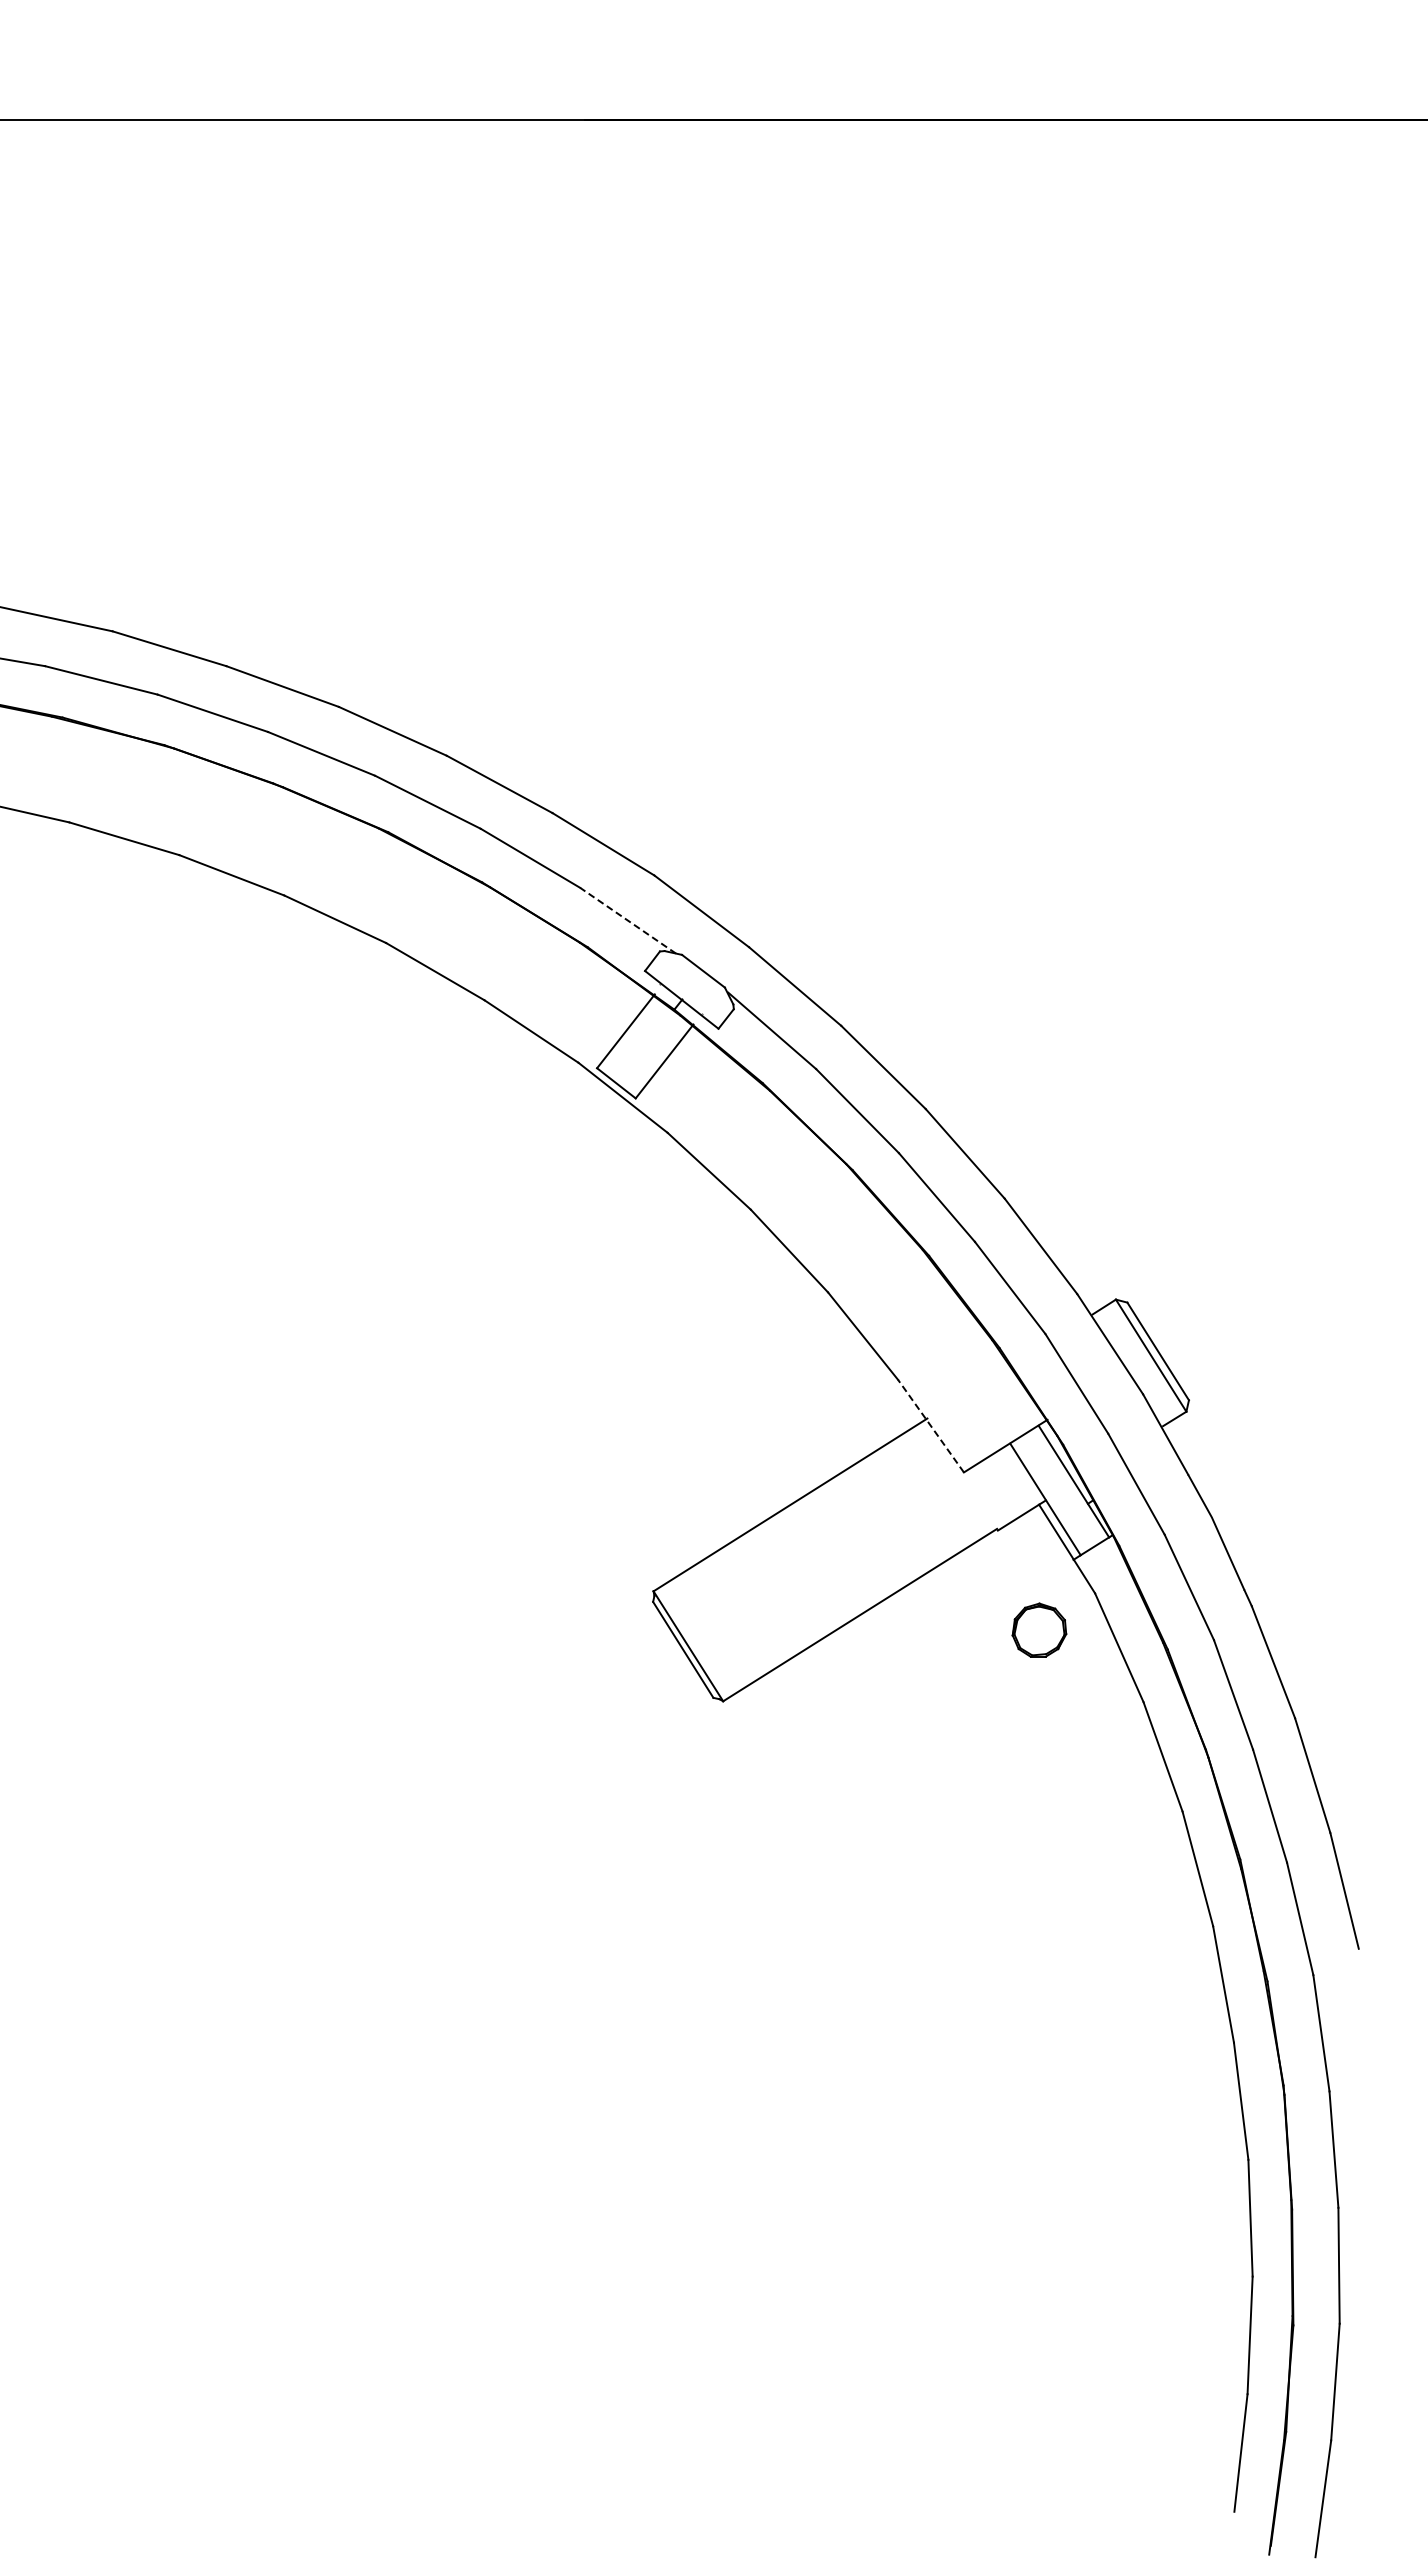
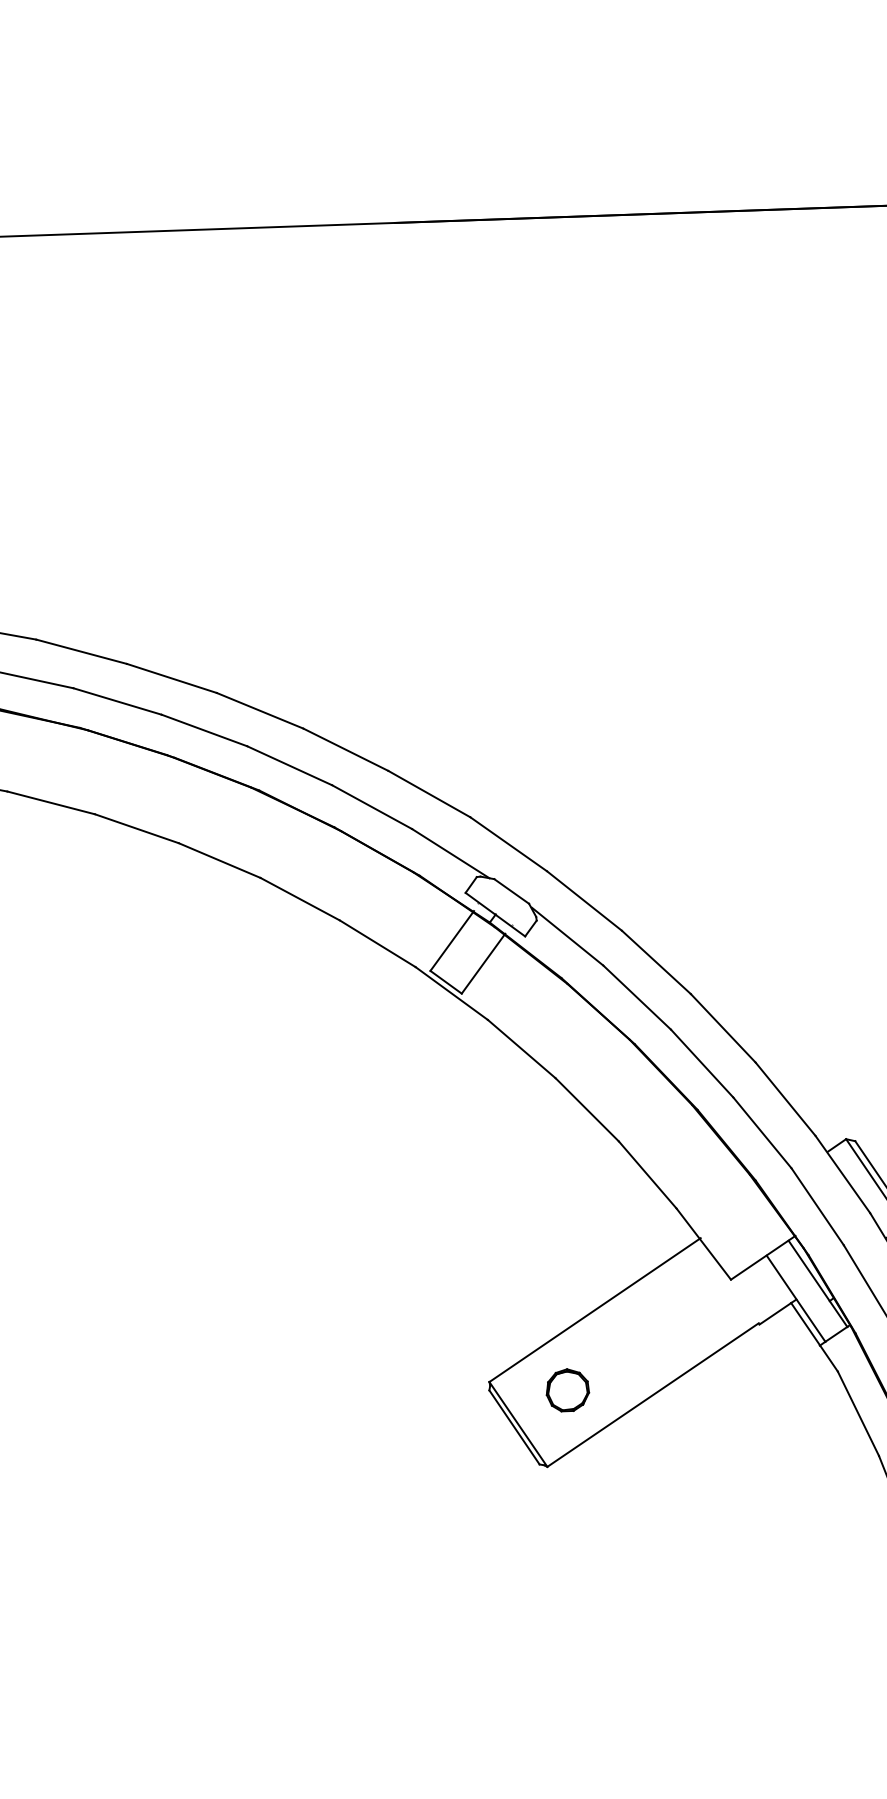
line: (627, 920) -> (450, 853), dashed -> solid
line: (931, 1426) -> (704, 1244), dashed -> solid
part: (1039, 1629) -> (567, 1389), moved

